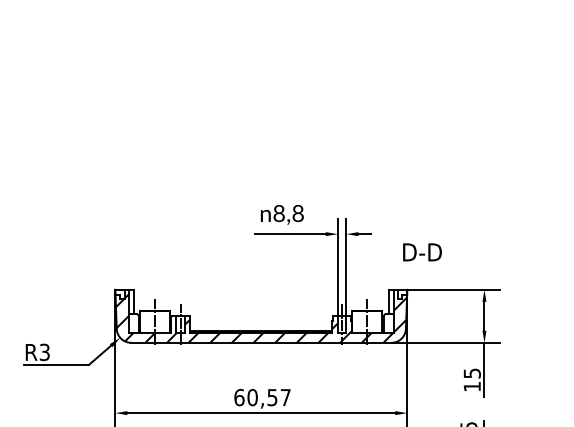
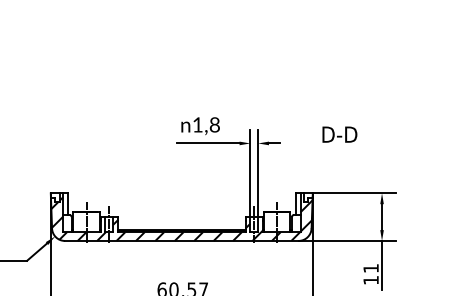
text: (278, 213) -> (197, 124), 8,8 -> 1,8
text: (422, 252) -> (339, 134), moved
text: (471, 373) -> (370, 268), 15 -> 11

